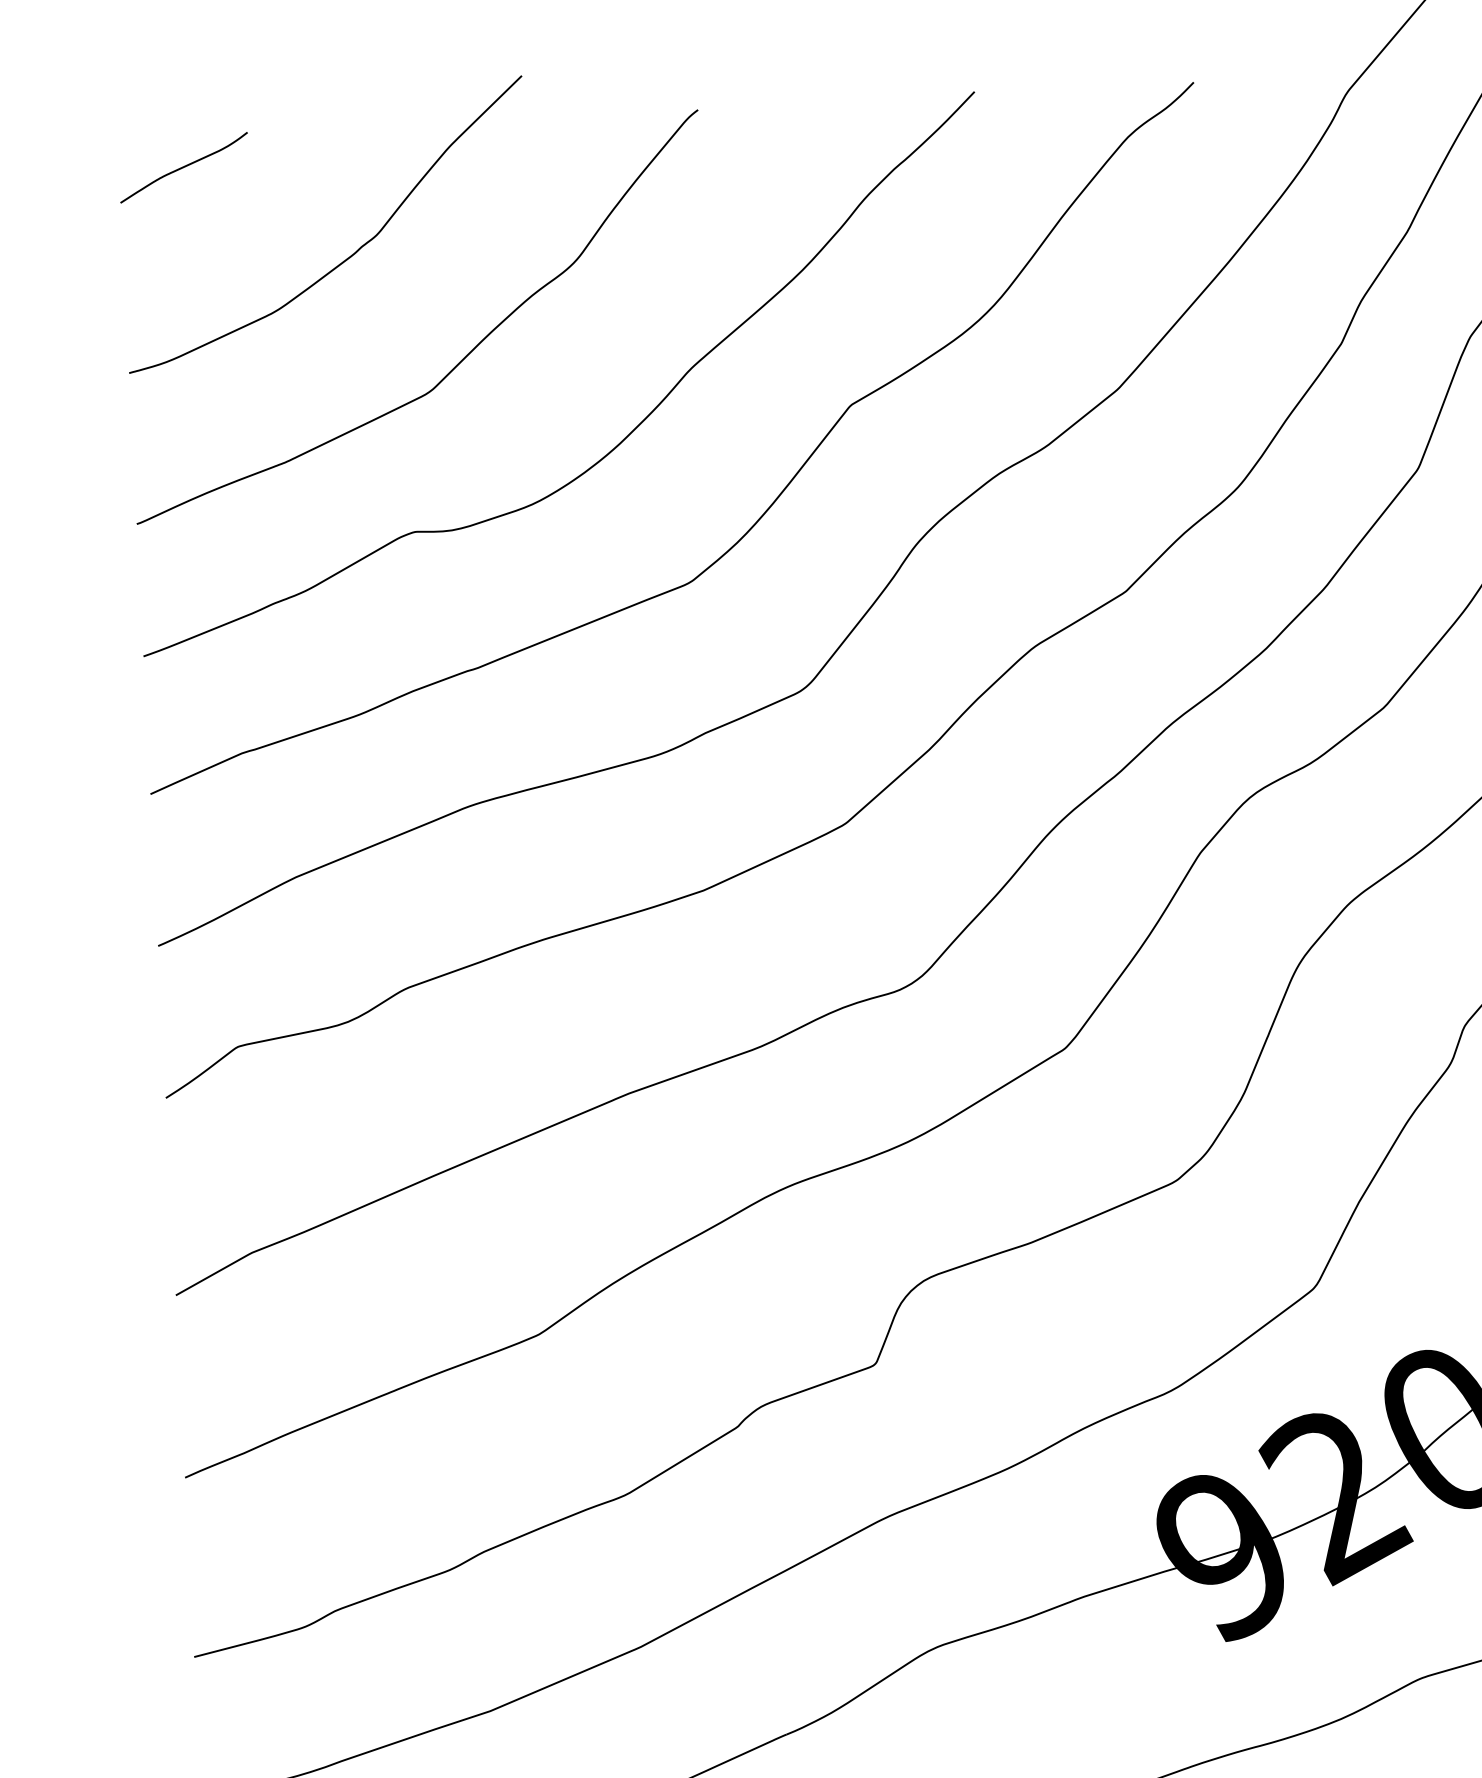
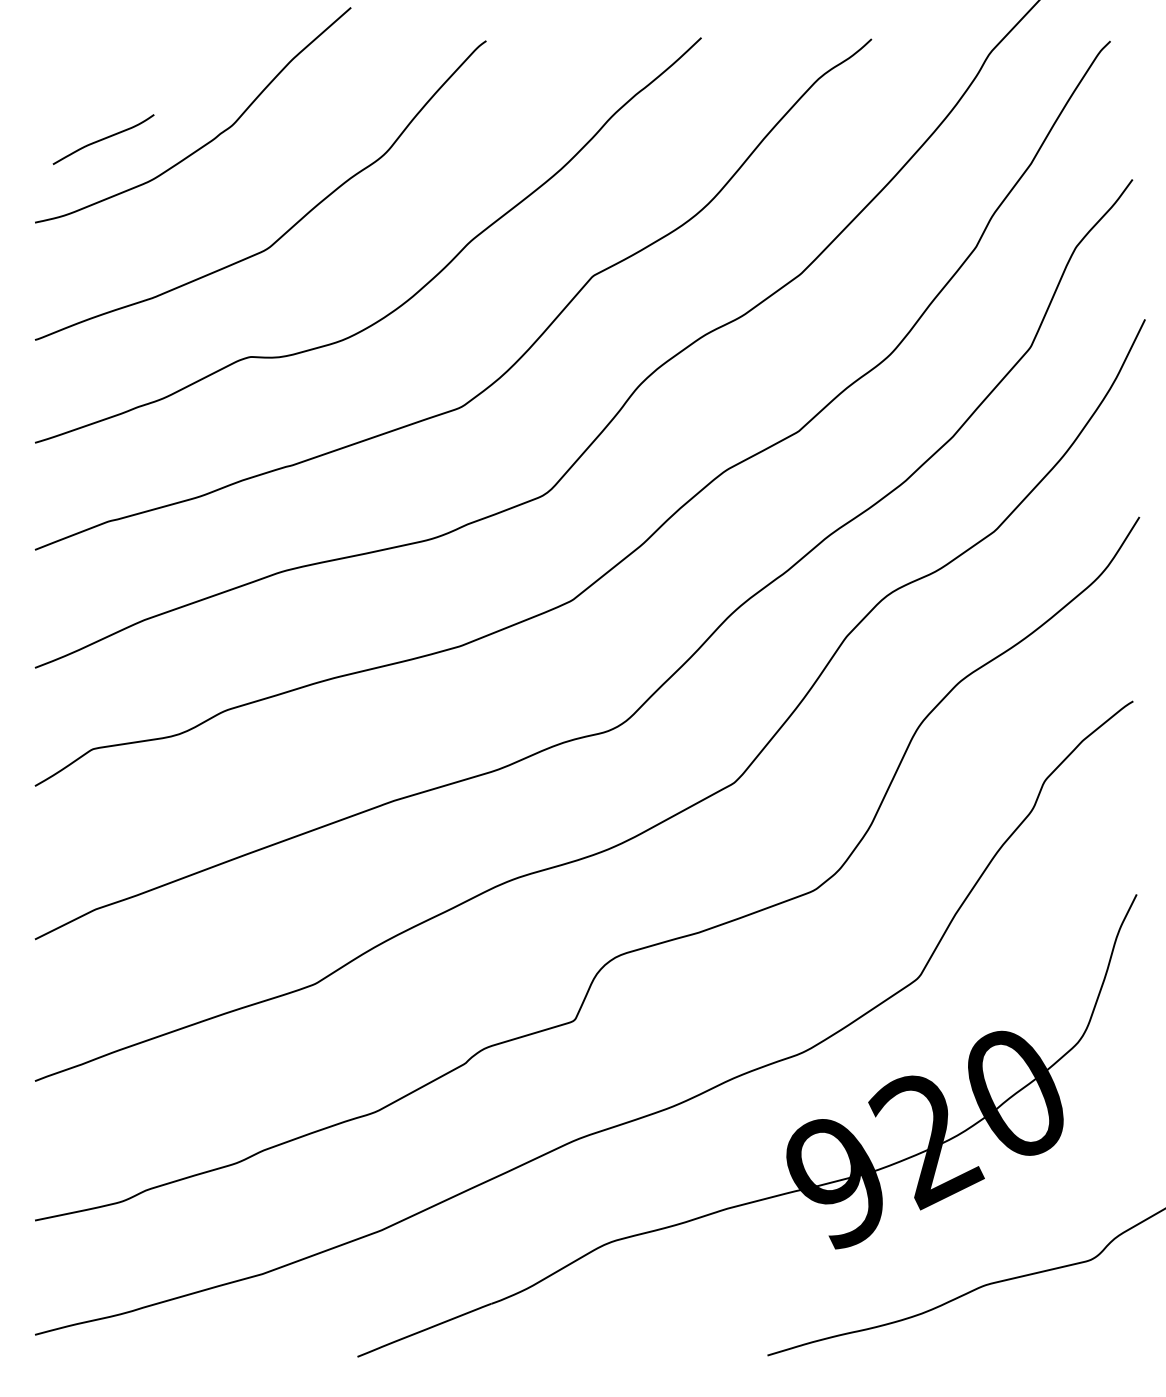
curve: (183, 167) -> (103, 139), moved

